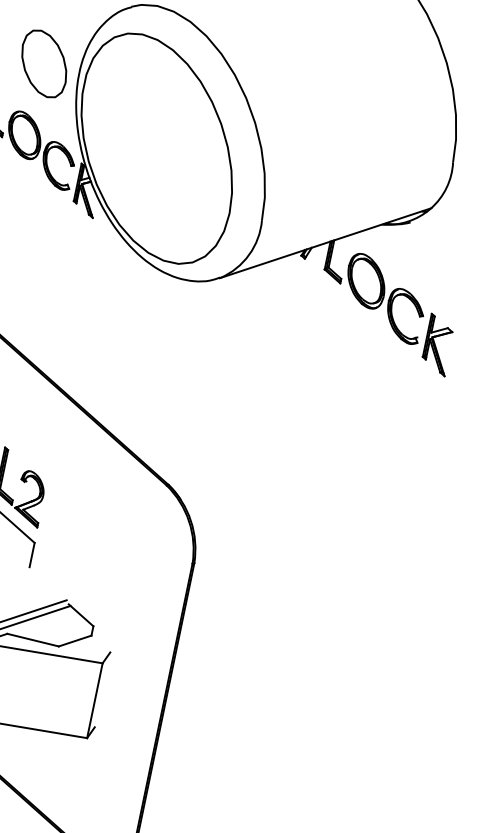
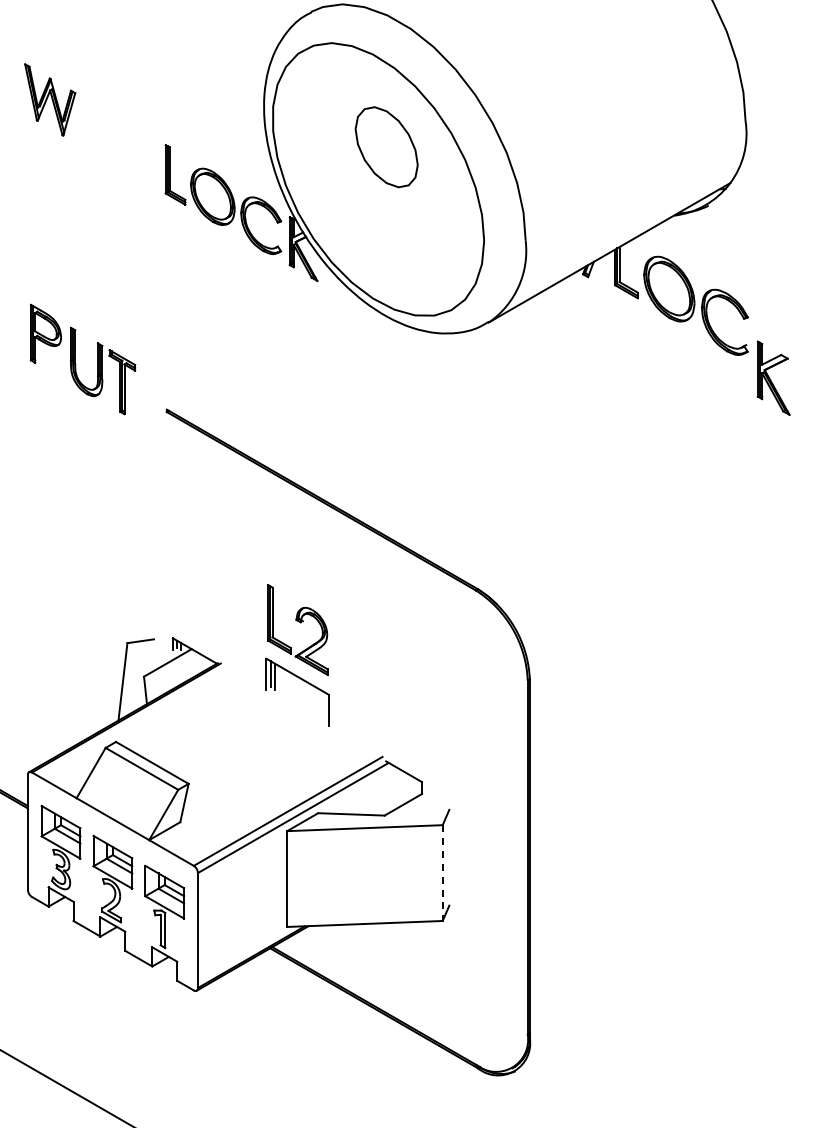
part: (44, 64) -> (386, 147), moved
part: (438, 344) -> (773, 377), moved
line: (94, 701) -> (442, 873), solid -> dashed

